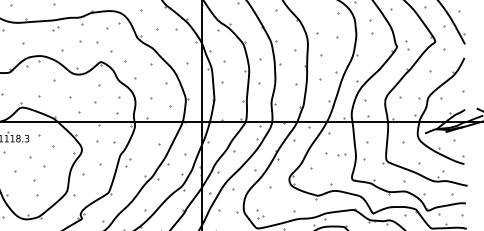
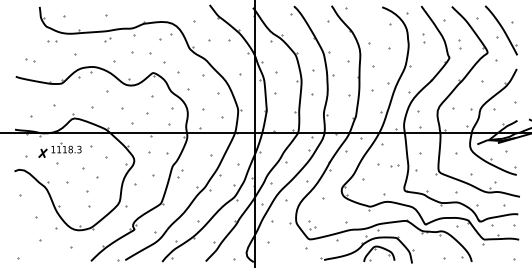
part: (371, 27) -> (423, 38), size x0.62
part: (407, 45) -> (459, 44), moved

